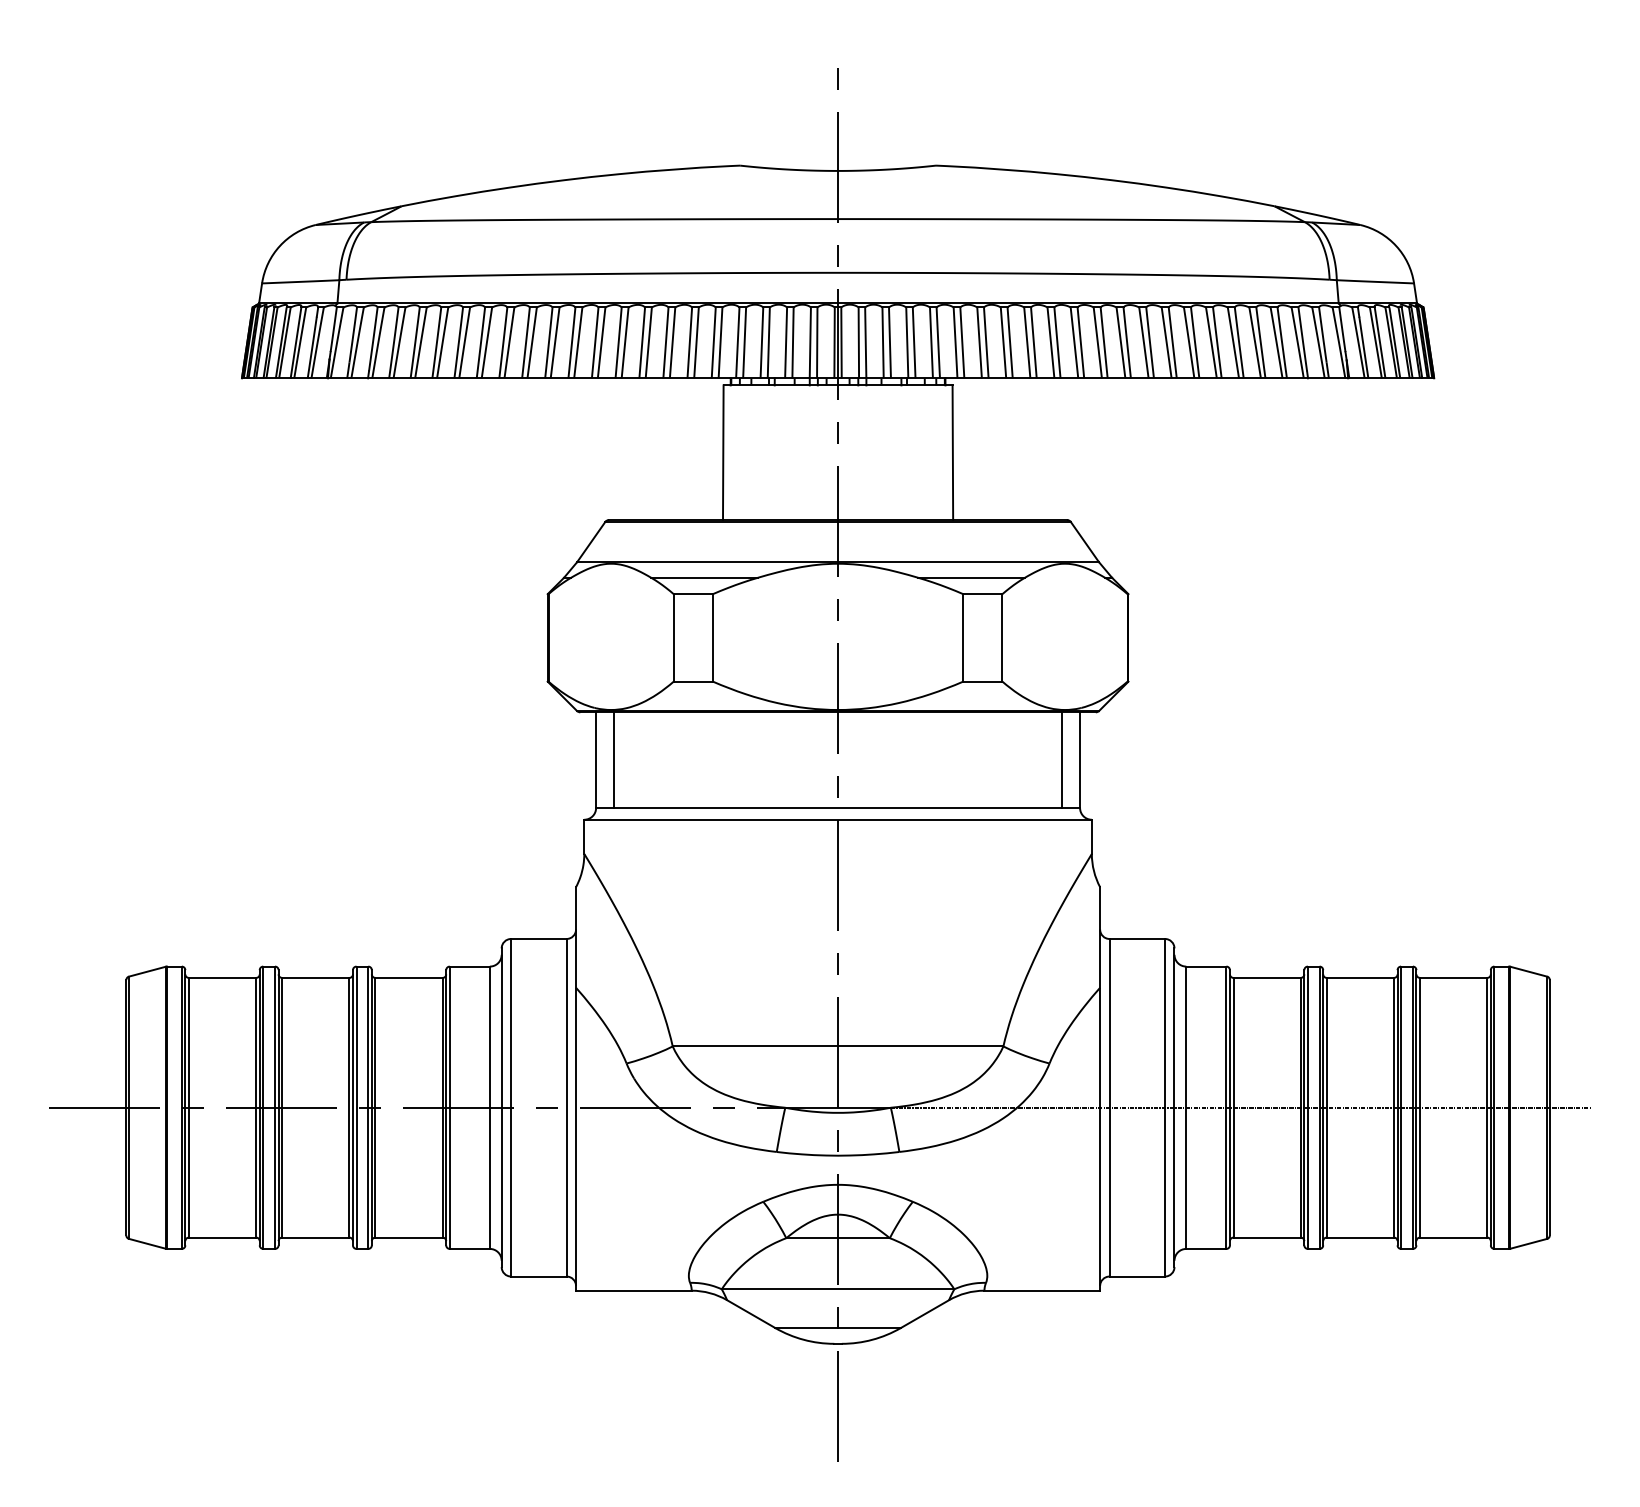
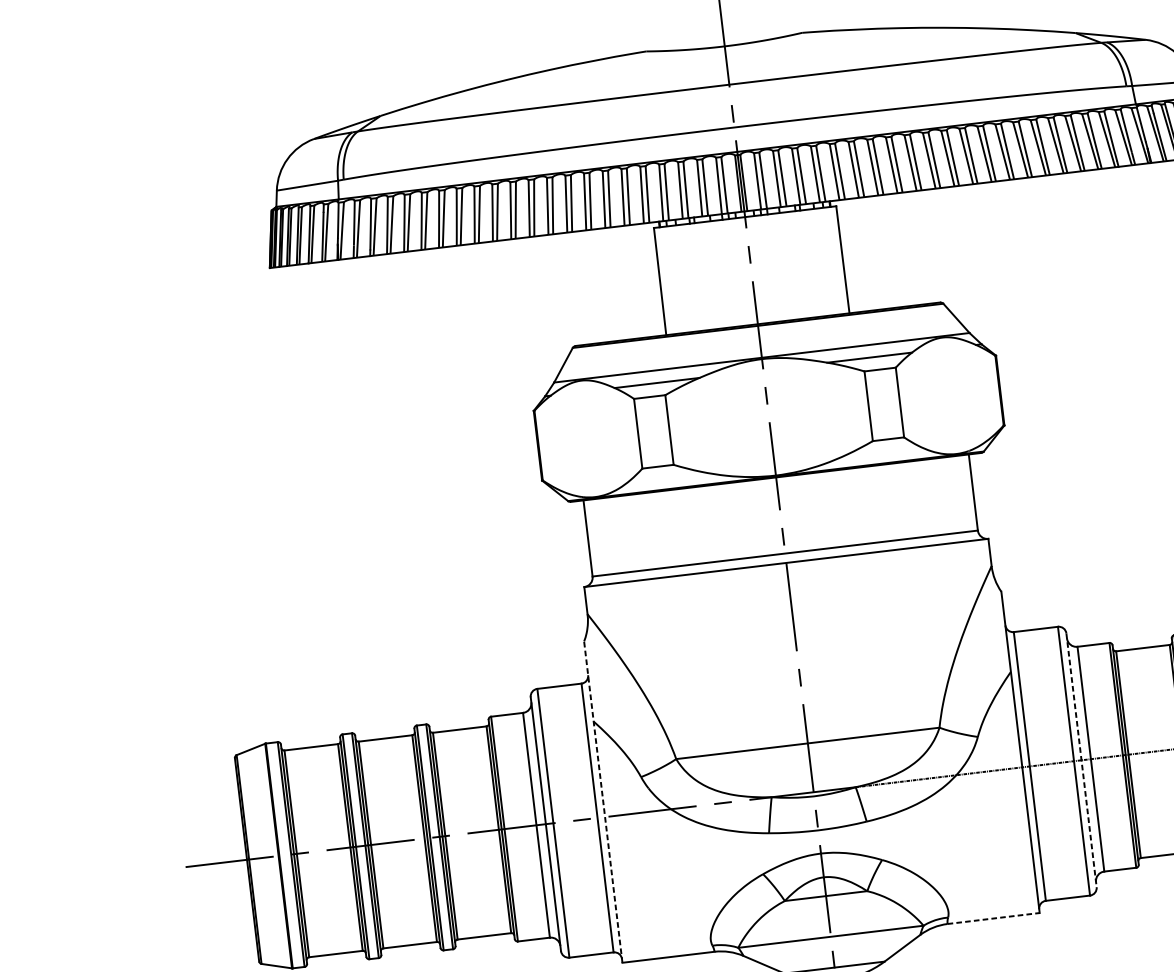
line: (613, 759) -> (601, 536), removed
line: (1062, 759) -> (959, 493), removed
line: (576, 1088) -> (603, 801), solid -> dashed
line: (1174, 1108) -> (1081, 760), solid -> dashed
line: (1042, 1290) -> (993, 918), solid -> dashed

